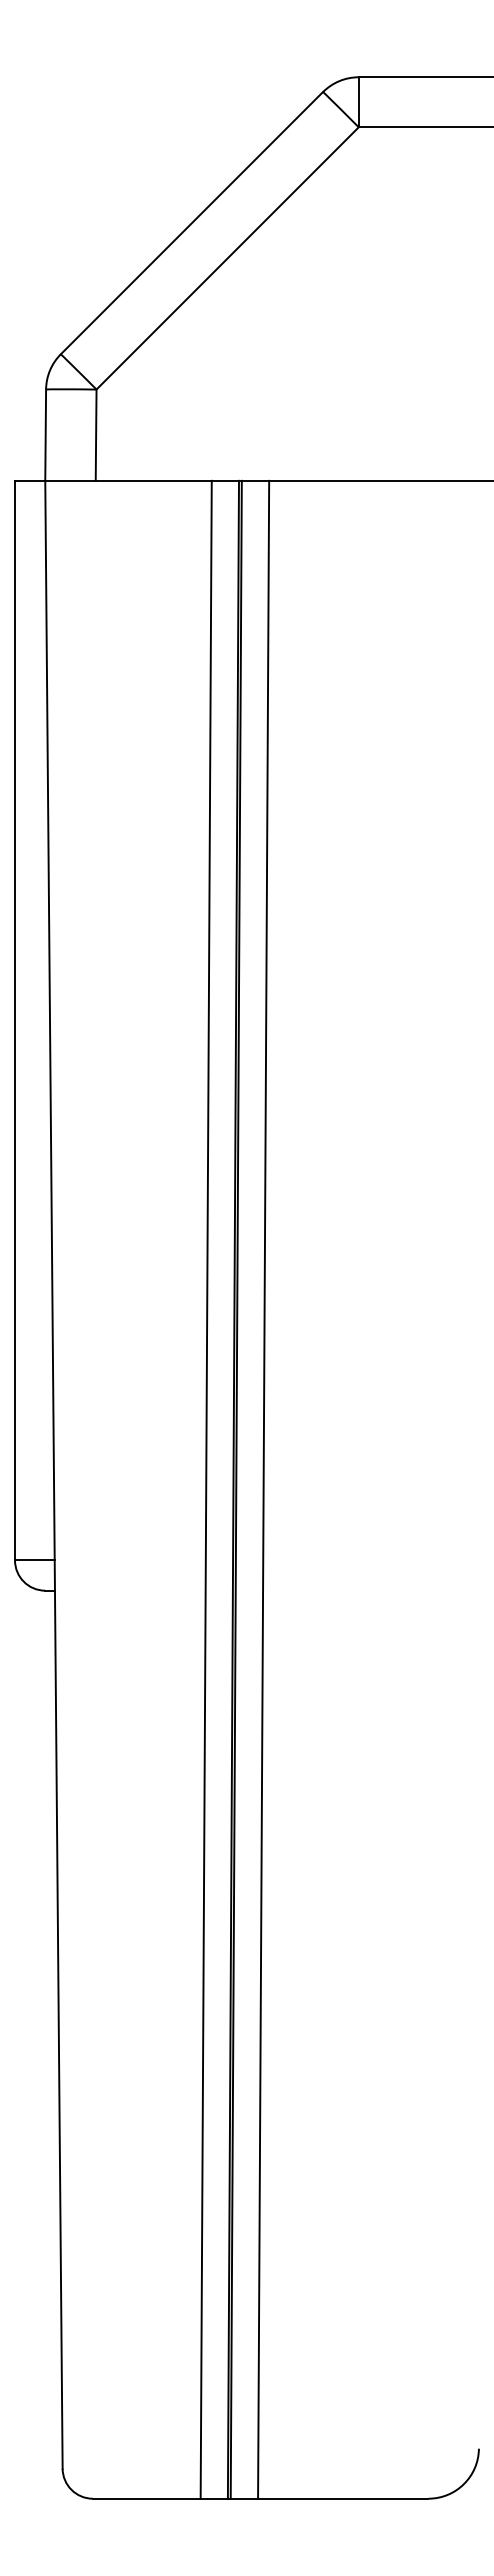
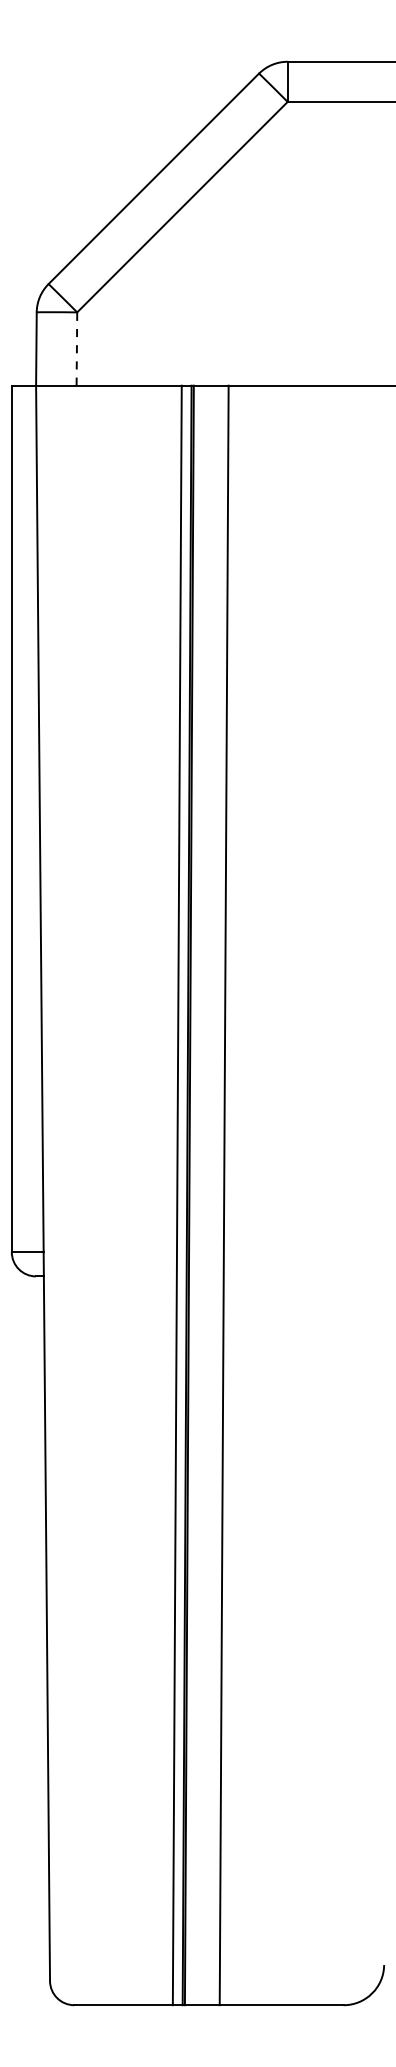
line: (96, 435) -> (77, 349), solid -> dashed
line: (205, 1489) -> (176, 1195), moved
line: (263, 1489) -> (224, 1195), moved

